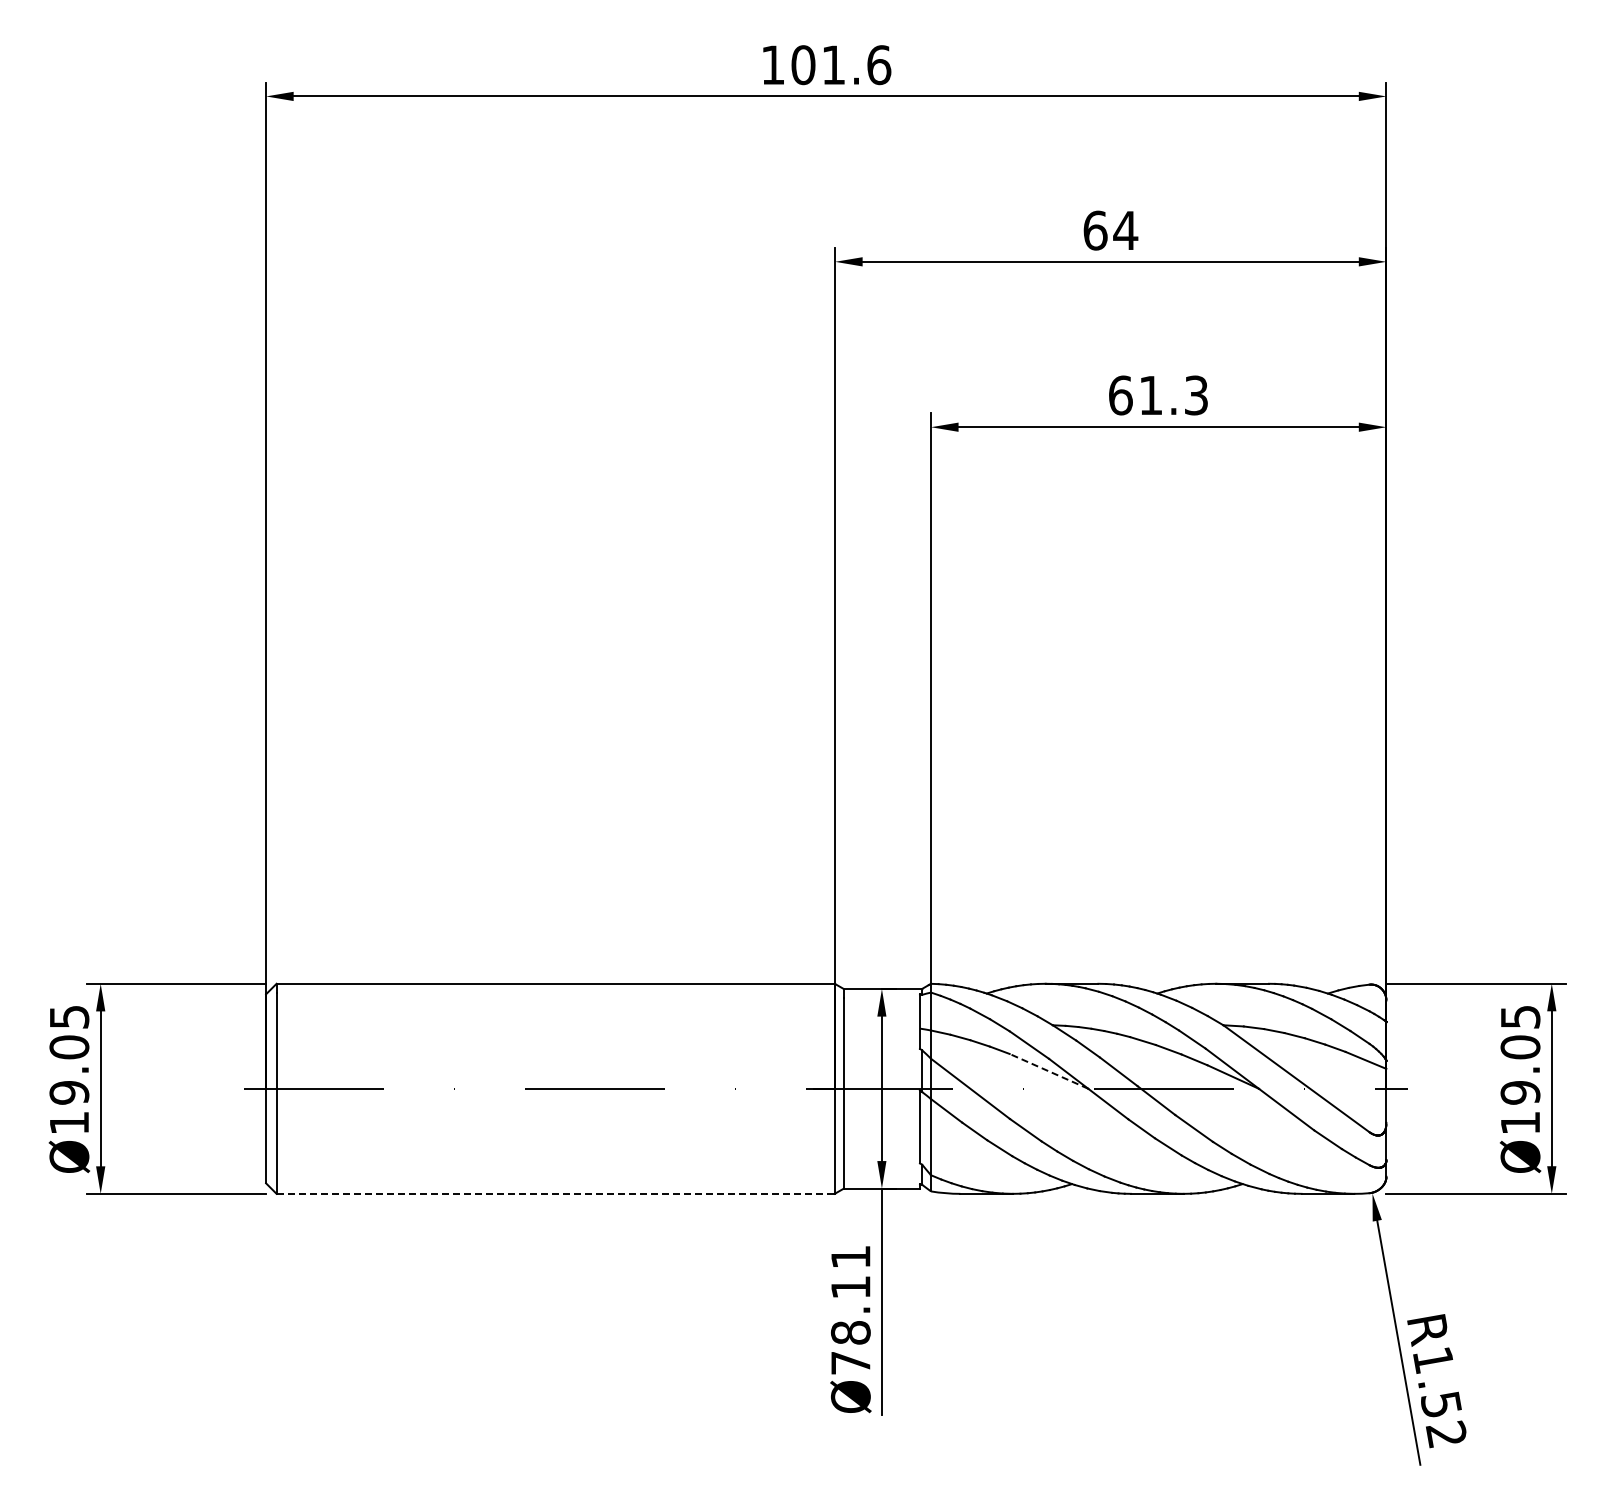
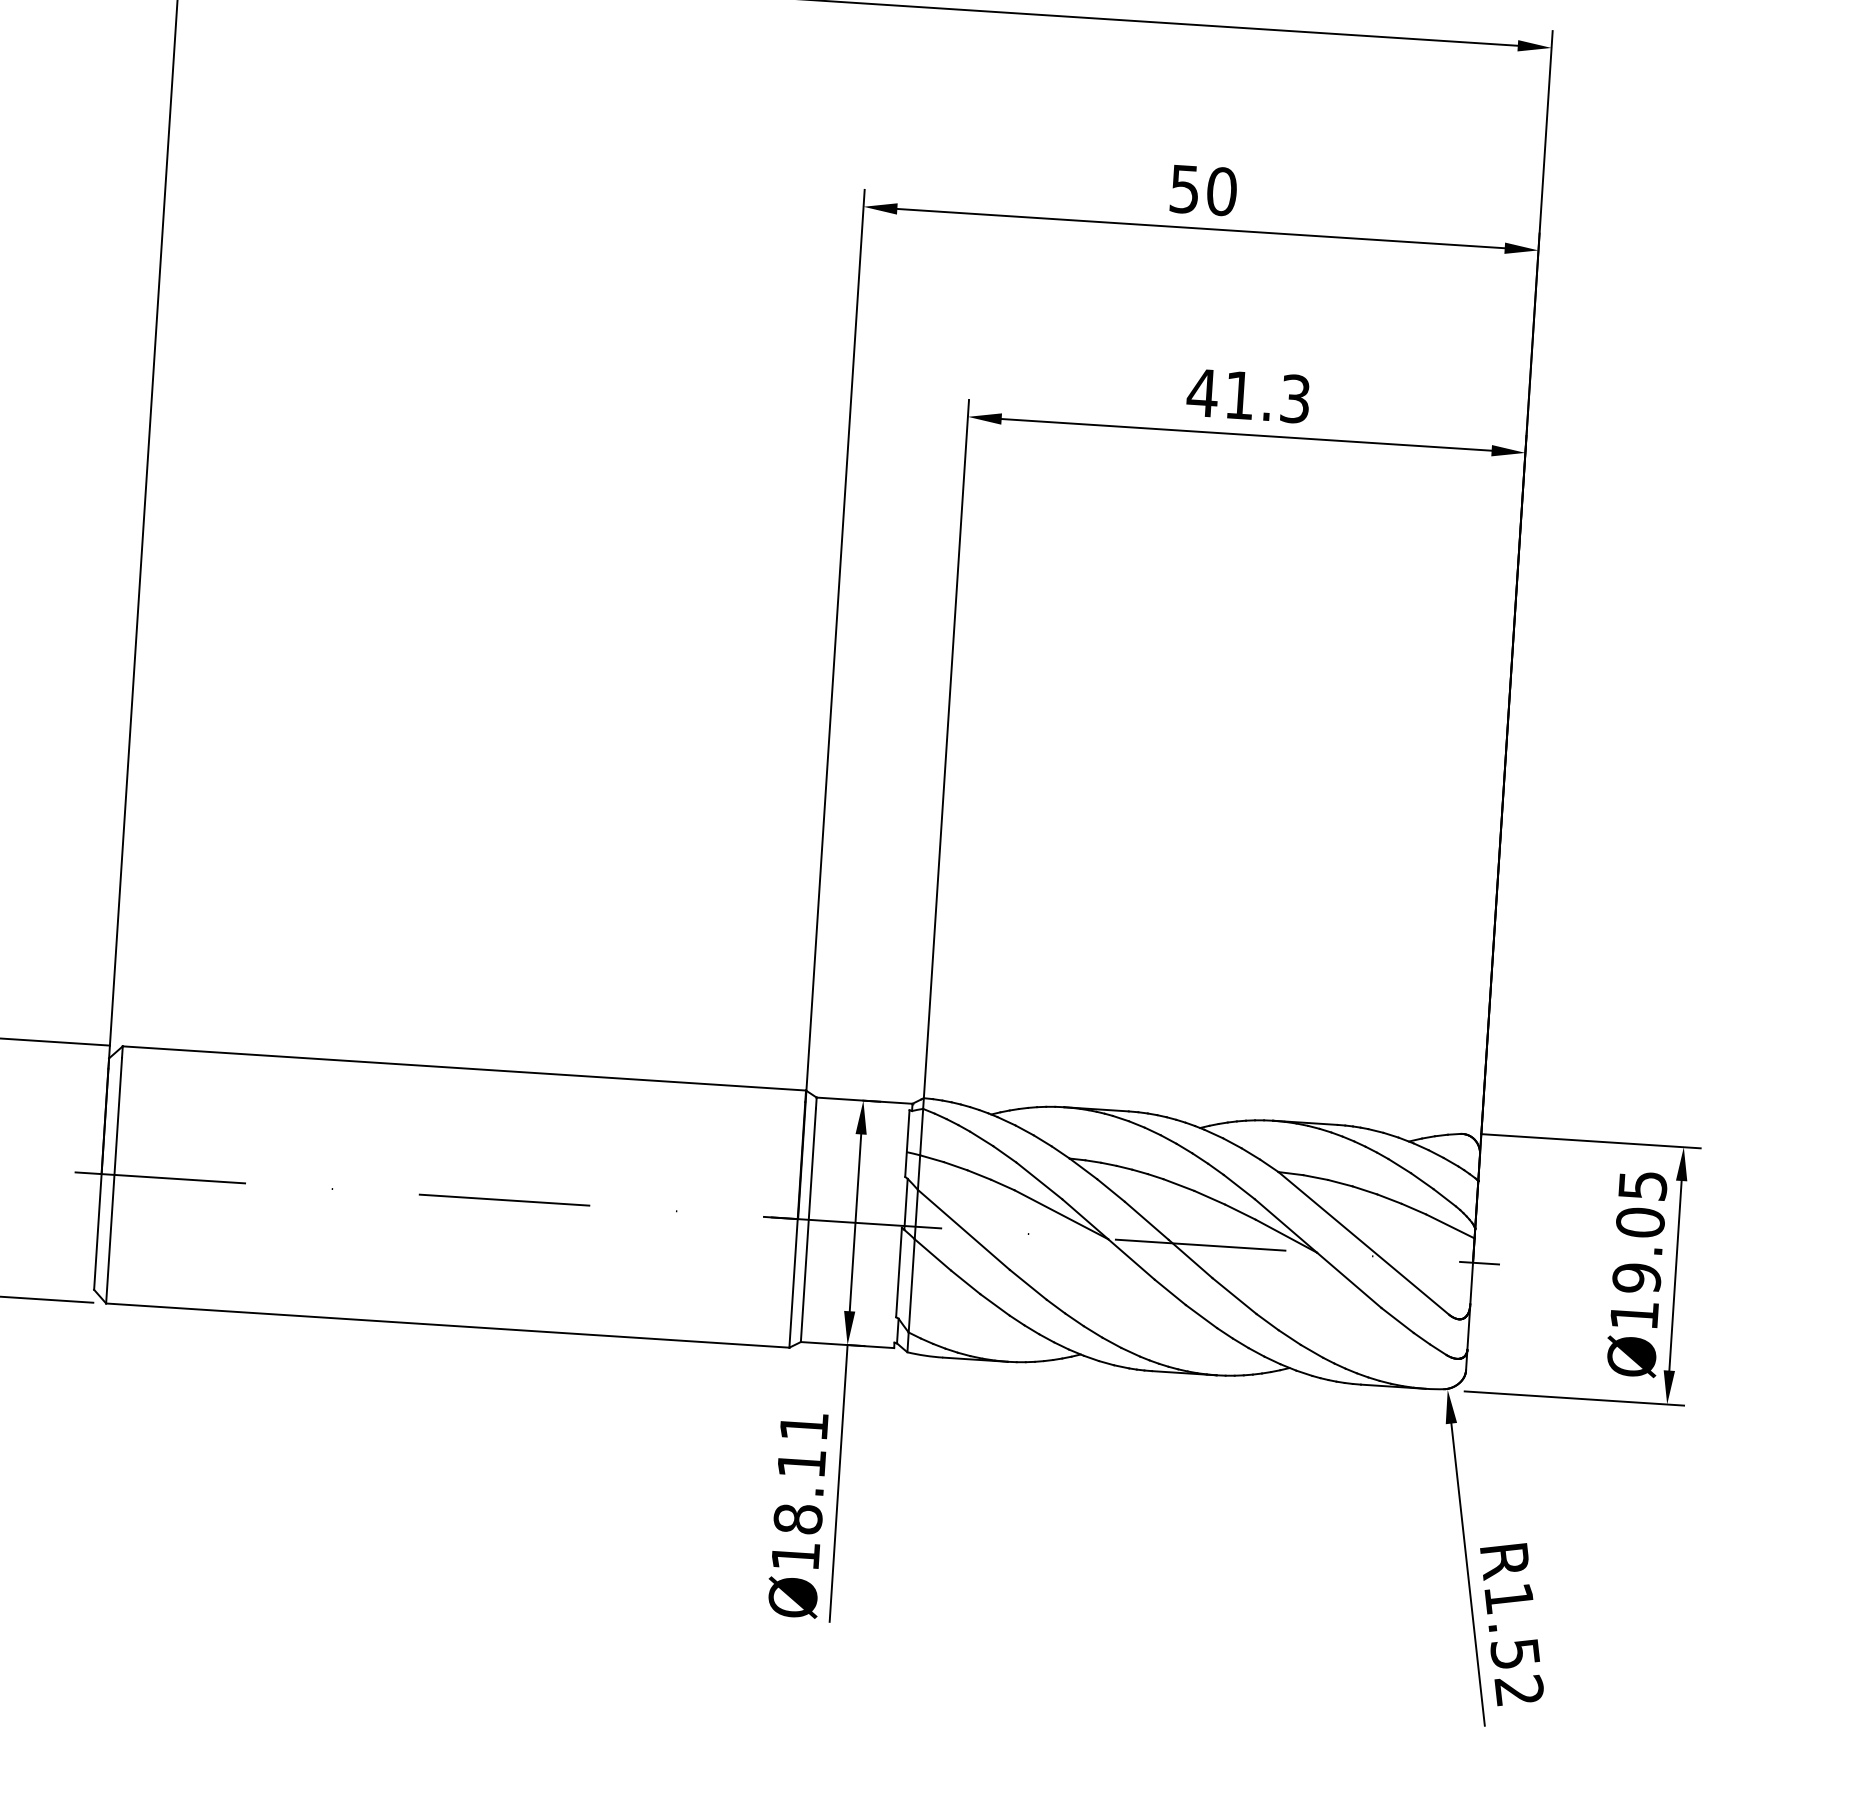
text: (1110, 230) -> (1203, 190), 64 -> 50
text: (1120, 395) -> (1202, 392), 61.3 -> 41.3
line: (1048, 1071) -> (1060, 1214), dashed -> solid
line: (556, 1193) -> (448, 1325), dashed -> solid
text: (850, 1363) -> (795, 1556), Ø78.11 -> Ø18.11

